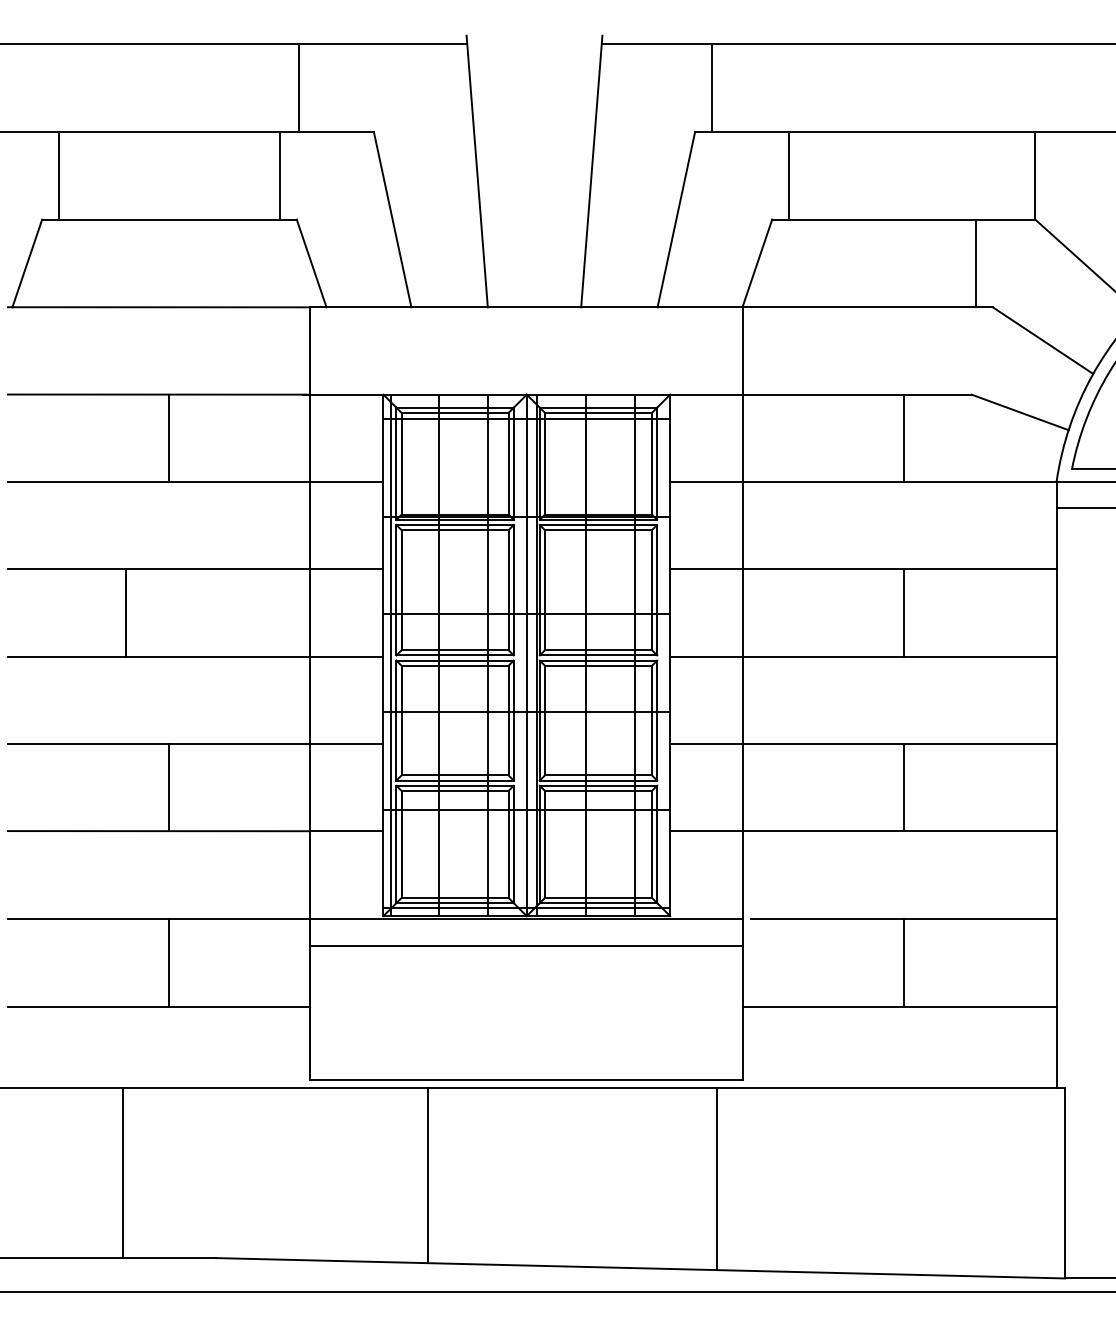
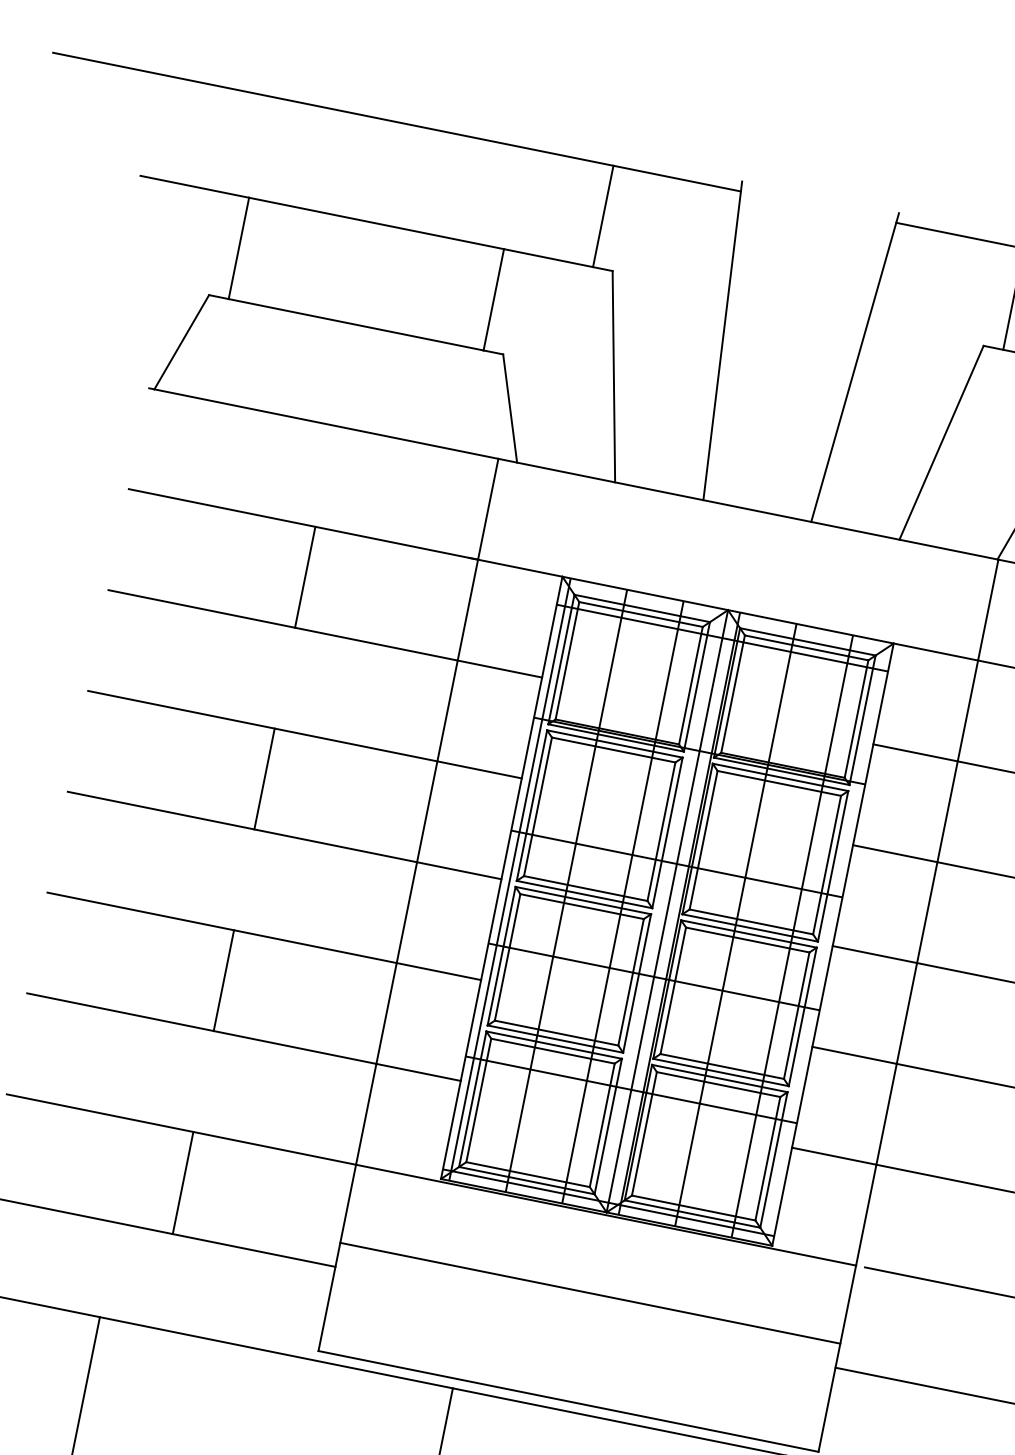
line: (298, 87) -> (602, 215), moved
line: (126, 612) -> (264, 778), moved
line: (526, 946) -> (589, 1293), moved

